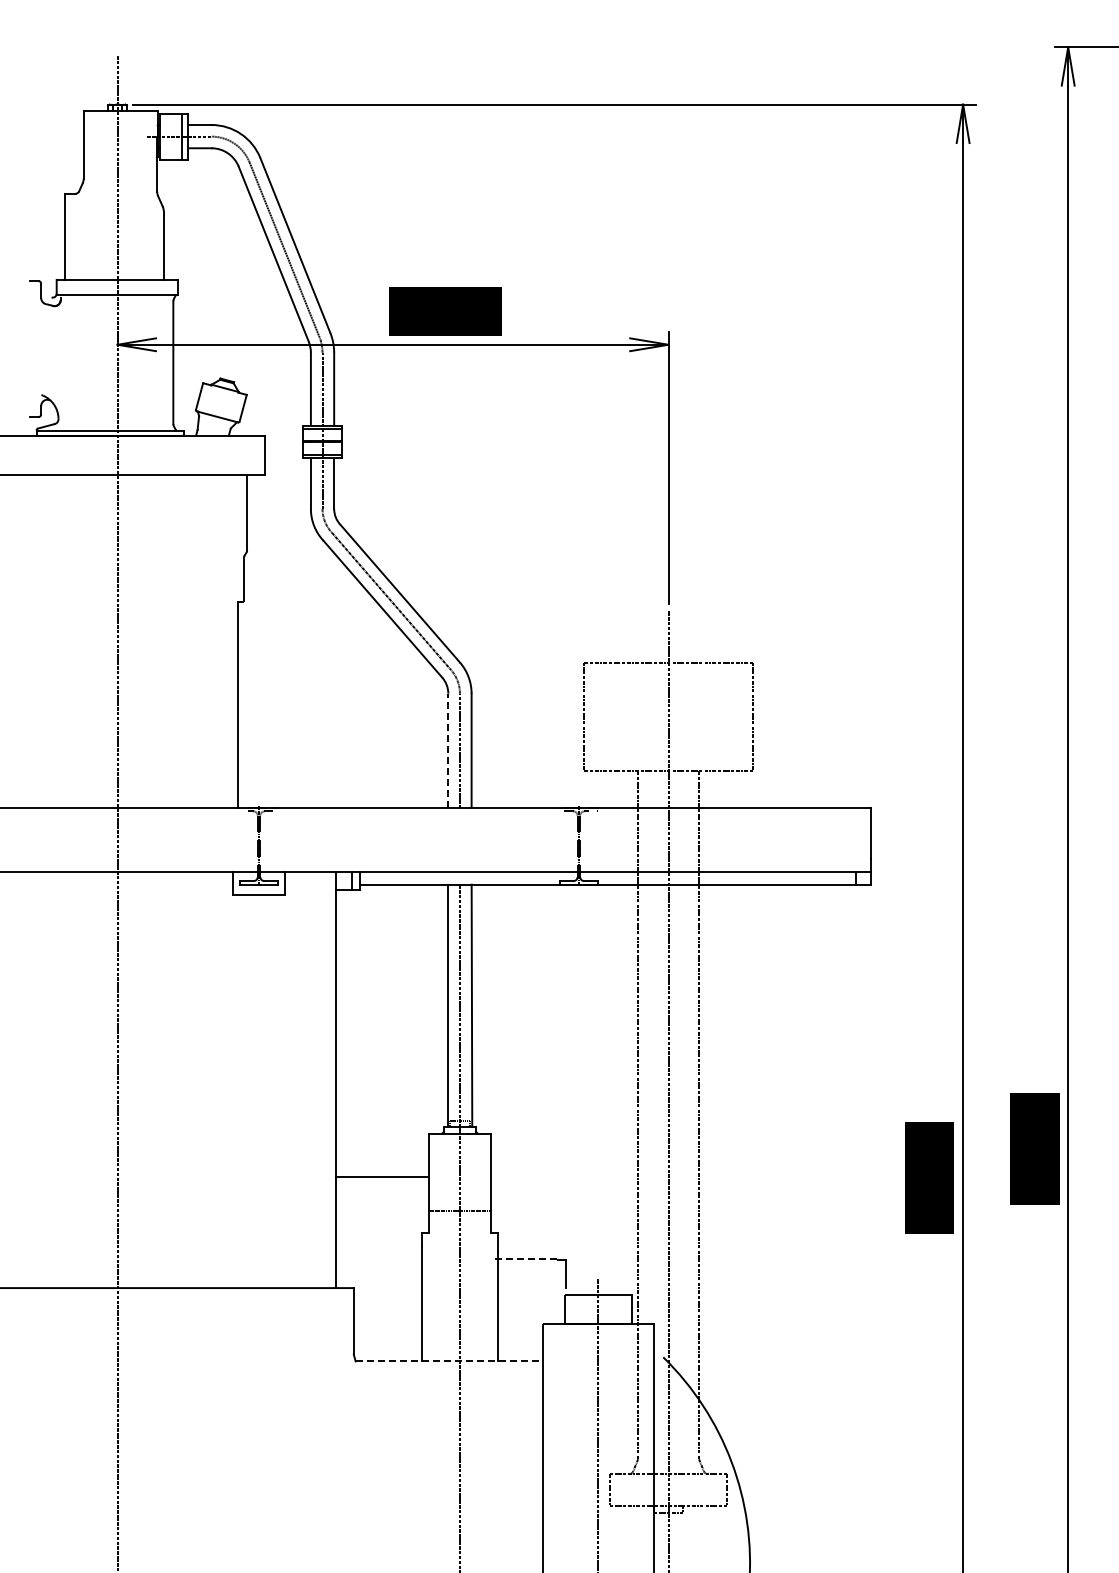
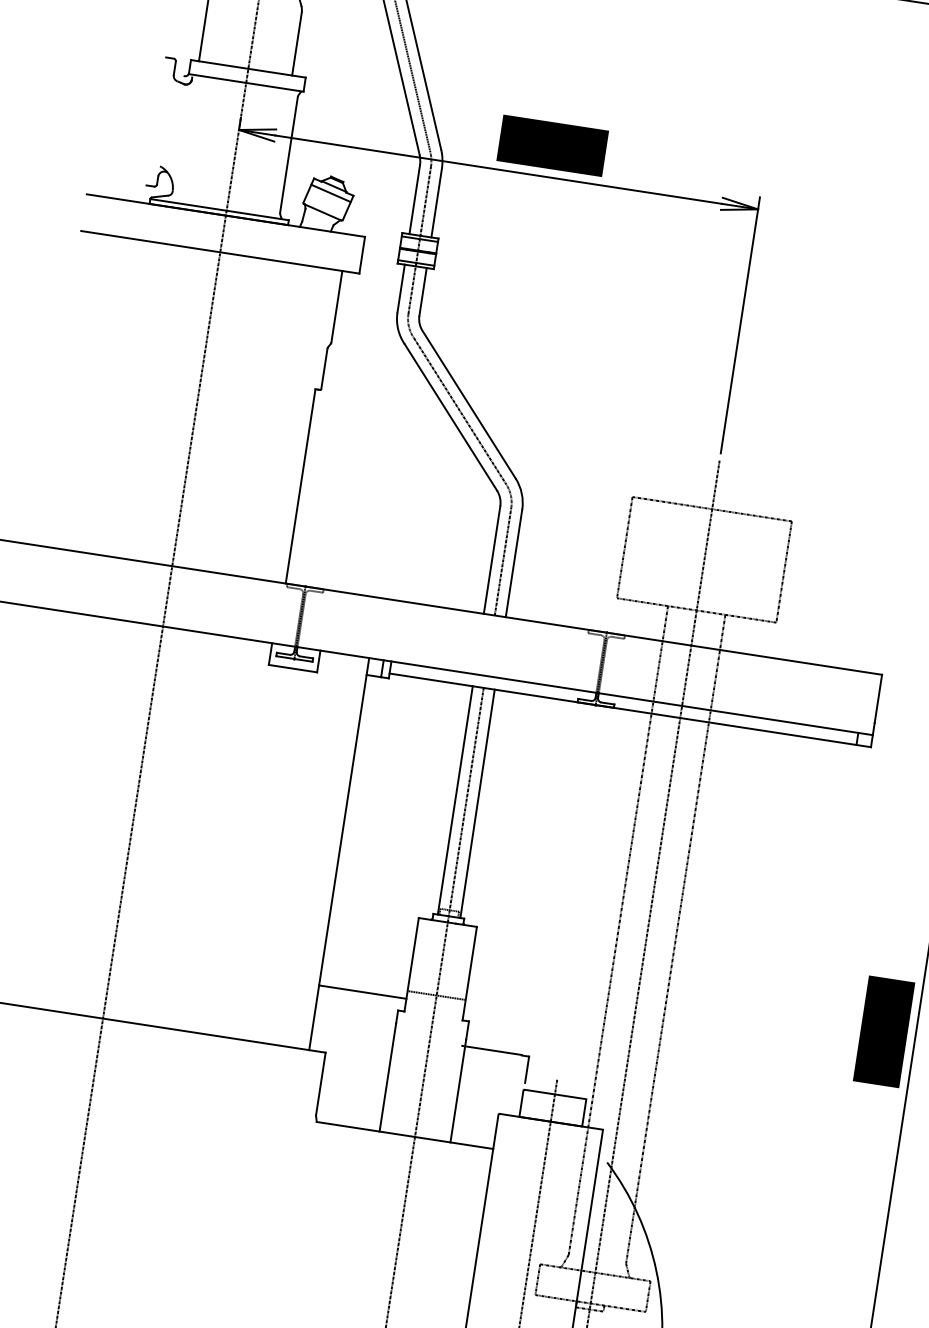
line: (222, 395) -> (330, 192), added
line: (448, 750) -> (492, 559), dashed -> solid
line: (382, 1177) -> (362, 992), moved
line: (526, 1259) -> (492, 1050), dashed -> solid
line: (449, 1361) -> (405, 1135), dashed -> solid

